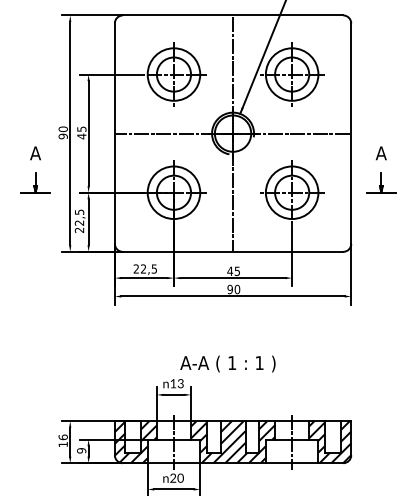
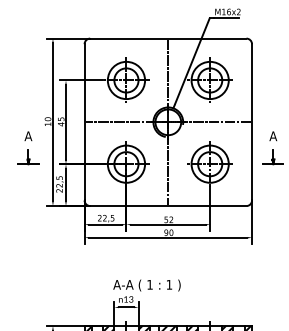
text: (62, 136) -> (47, 124), 90 -> 10
text: (233, 270) -> (168, 219), 45 -> 52
text: (227, 363) -> (146, 285), moved

